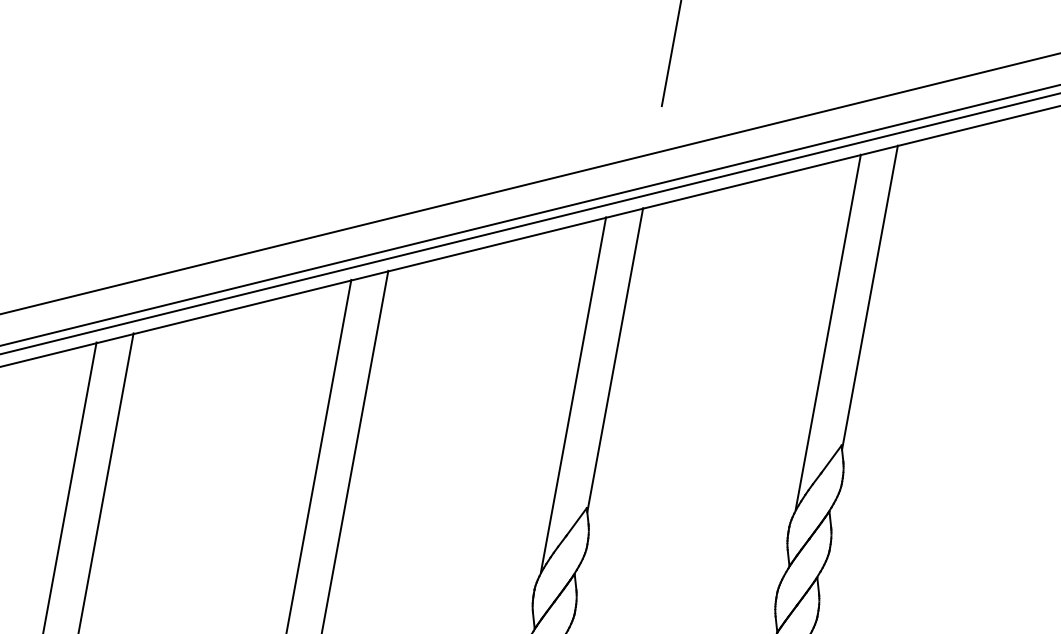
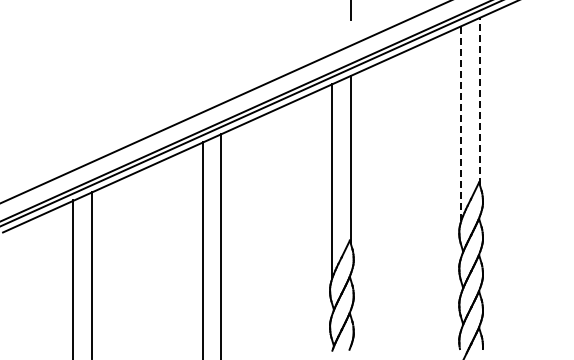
line: (869, 296) -> (479, 100), solid -> dashed
line: (829, 332) -> (461, 123), solid -> dashed

